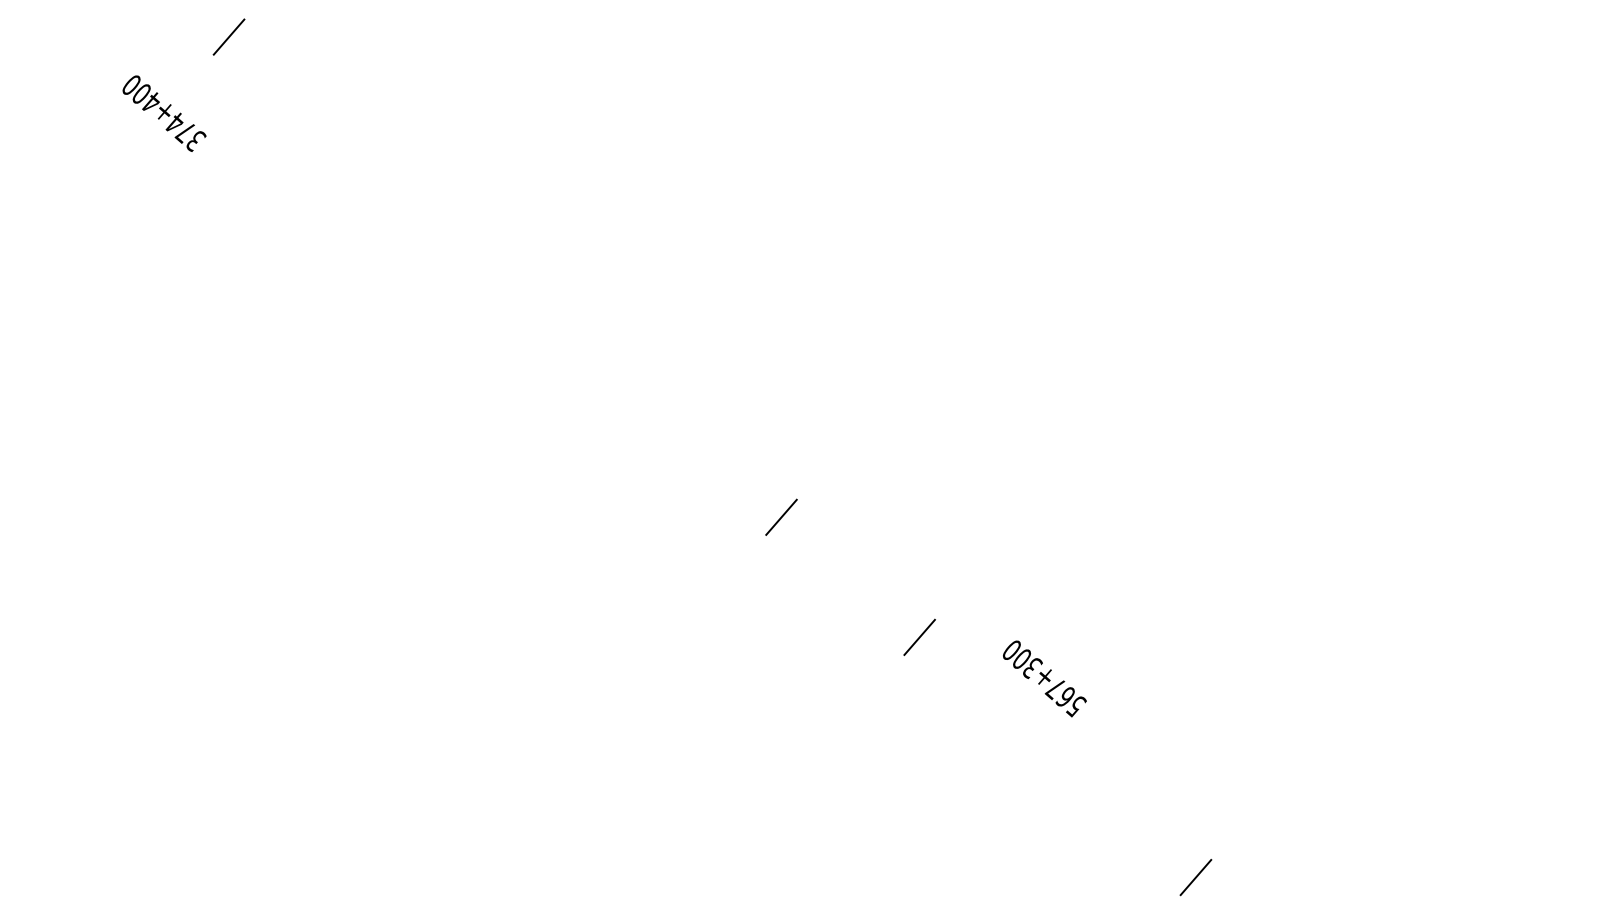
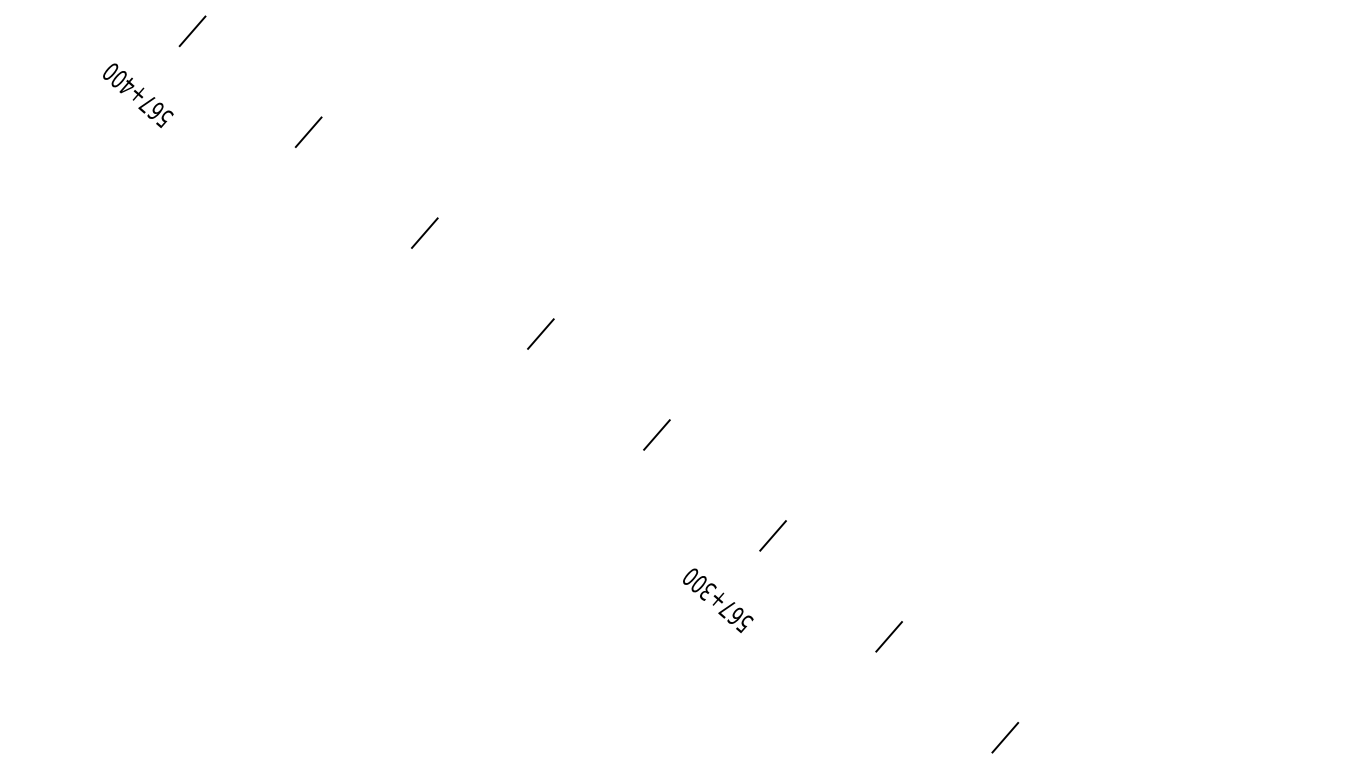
text: (182, 132) -> (153, 111), 374+400 -> 567+400
line: (366, 156) -> (308, 131), added
line: (504, 276) -> (424, 232), added
line: (642, 396) -> (540, 333), added
text: (1045, 678) -> (718, 600), moved
line: (1057, 757) -> (888, 636), added

